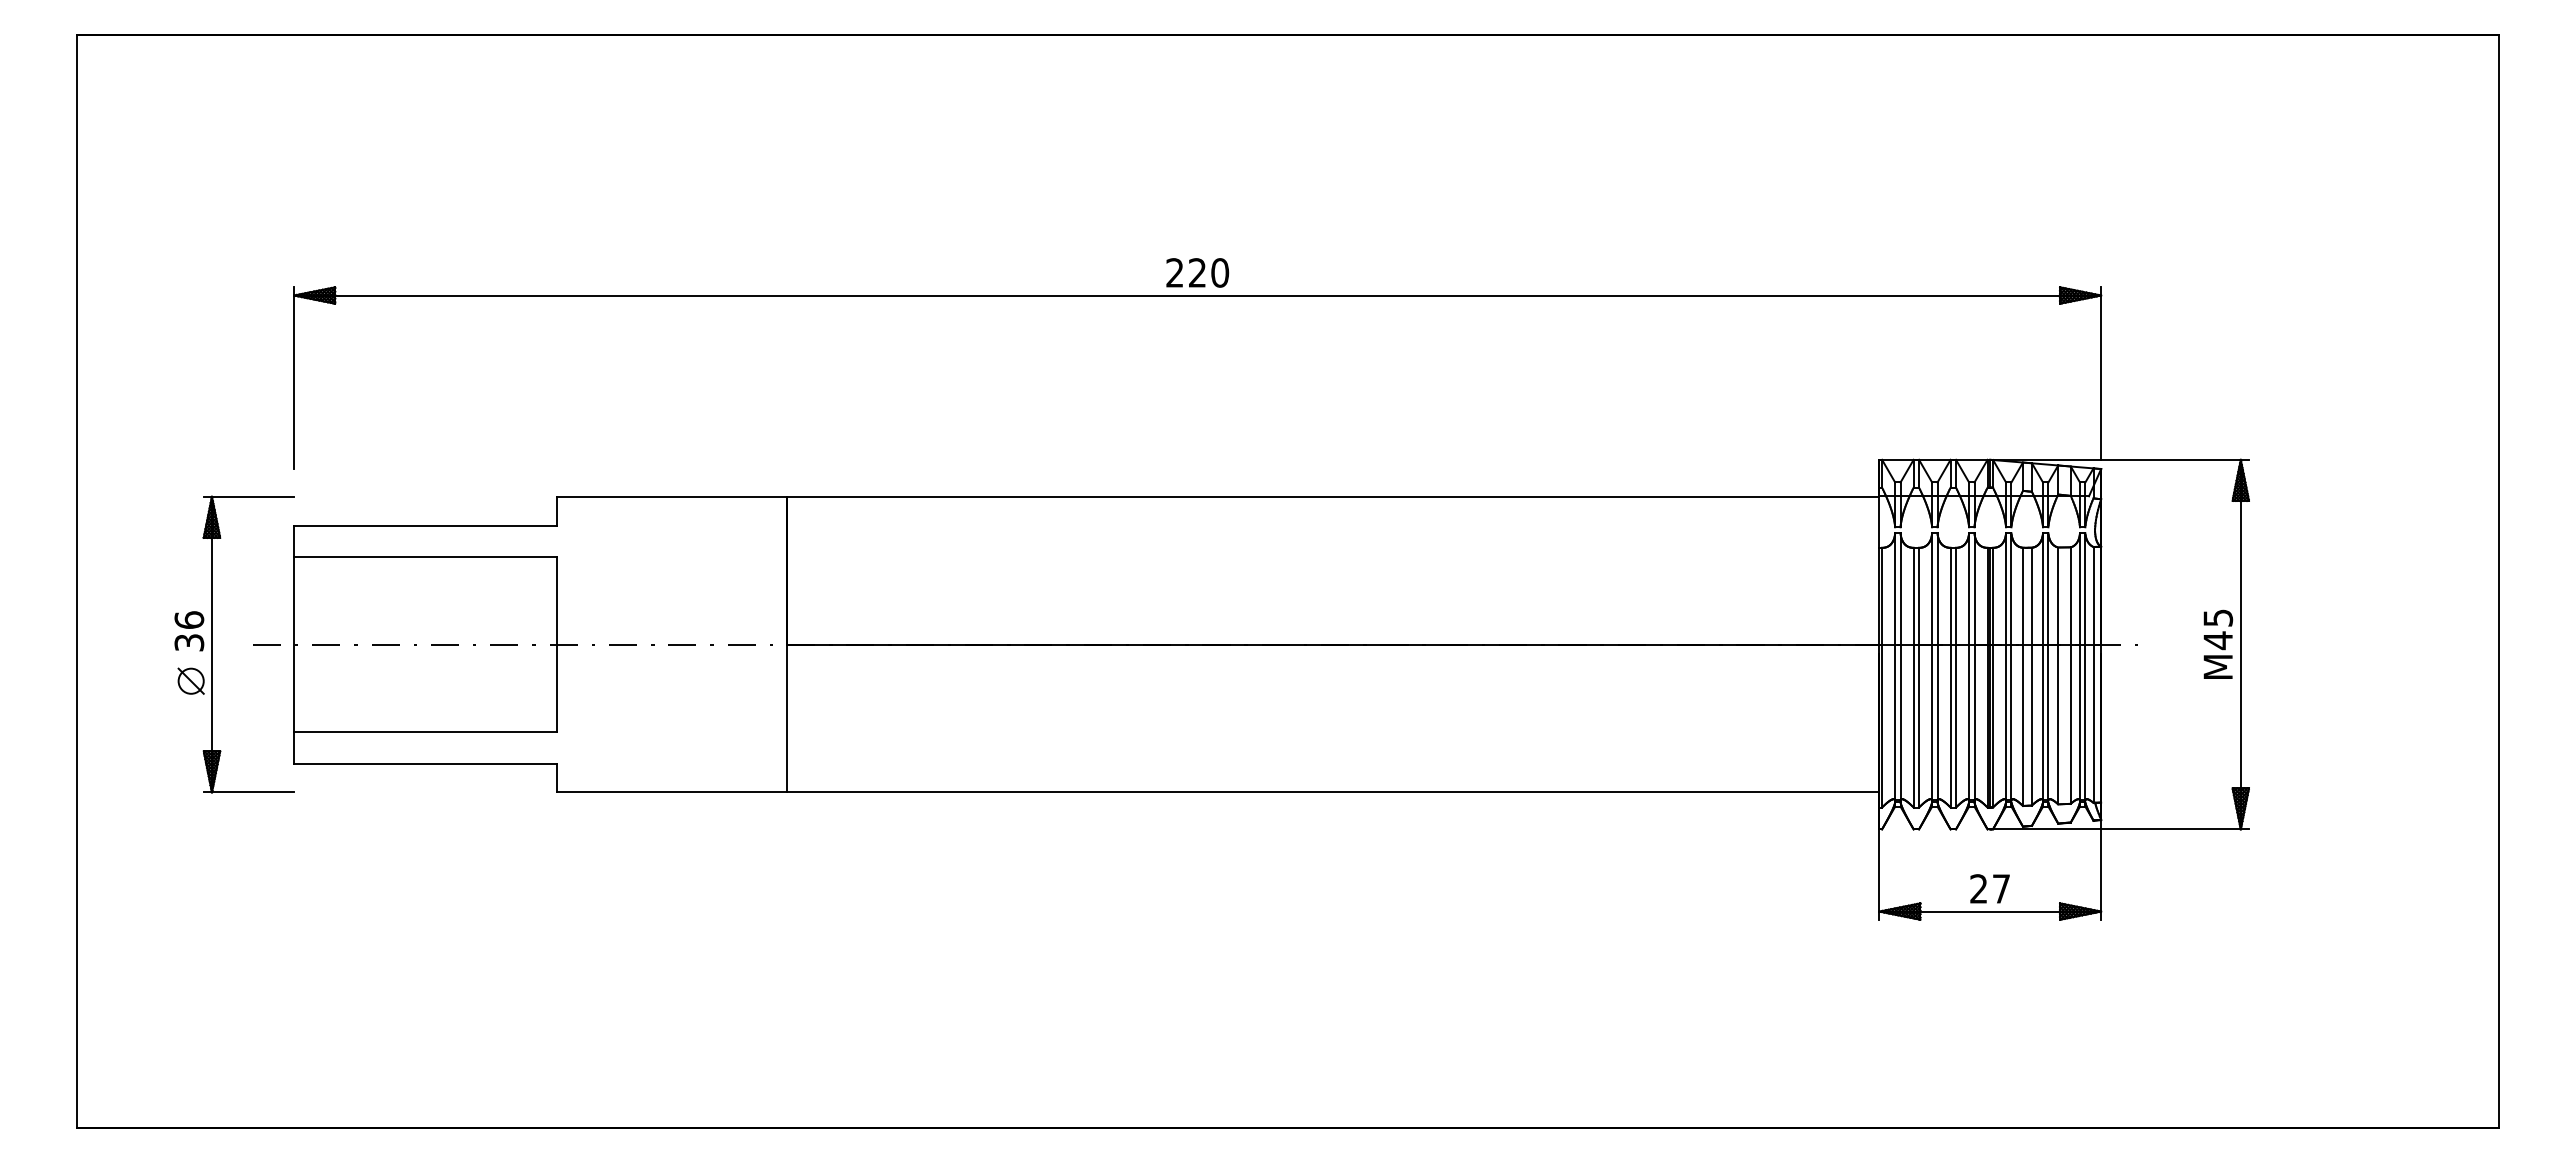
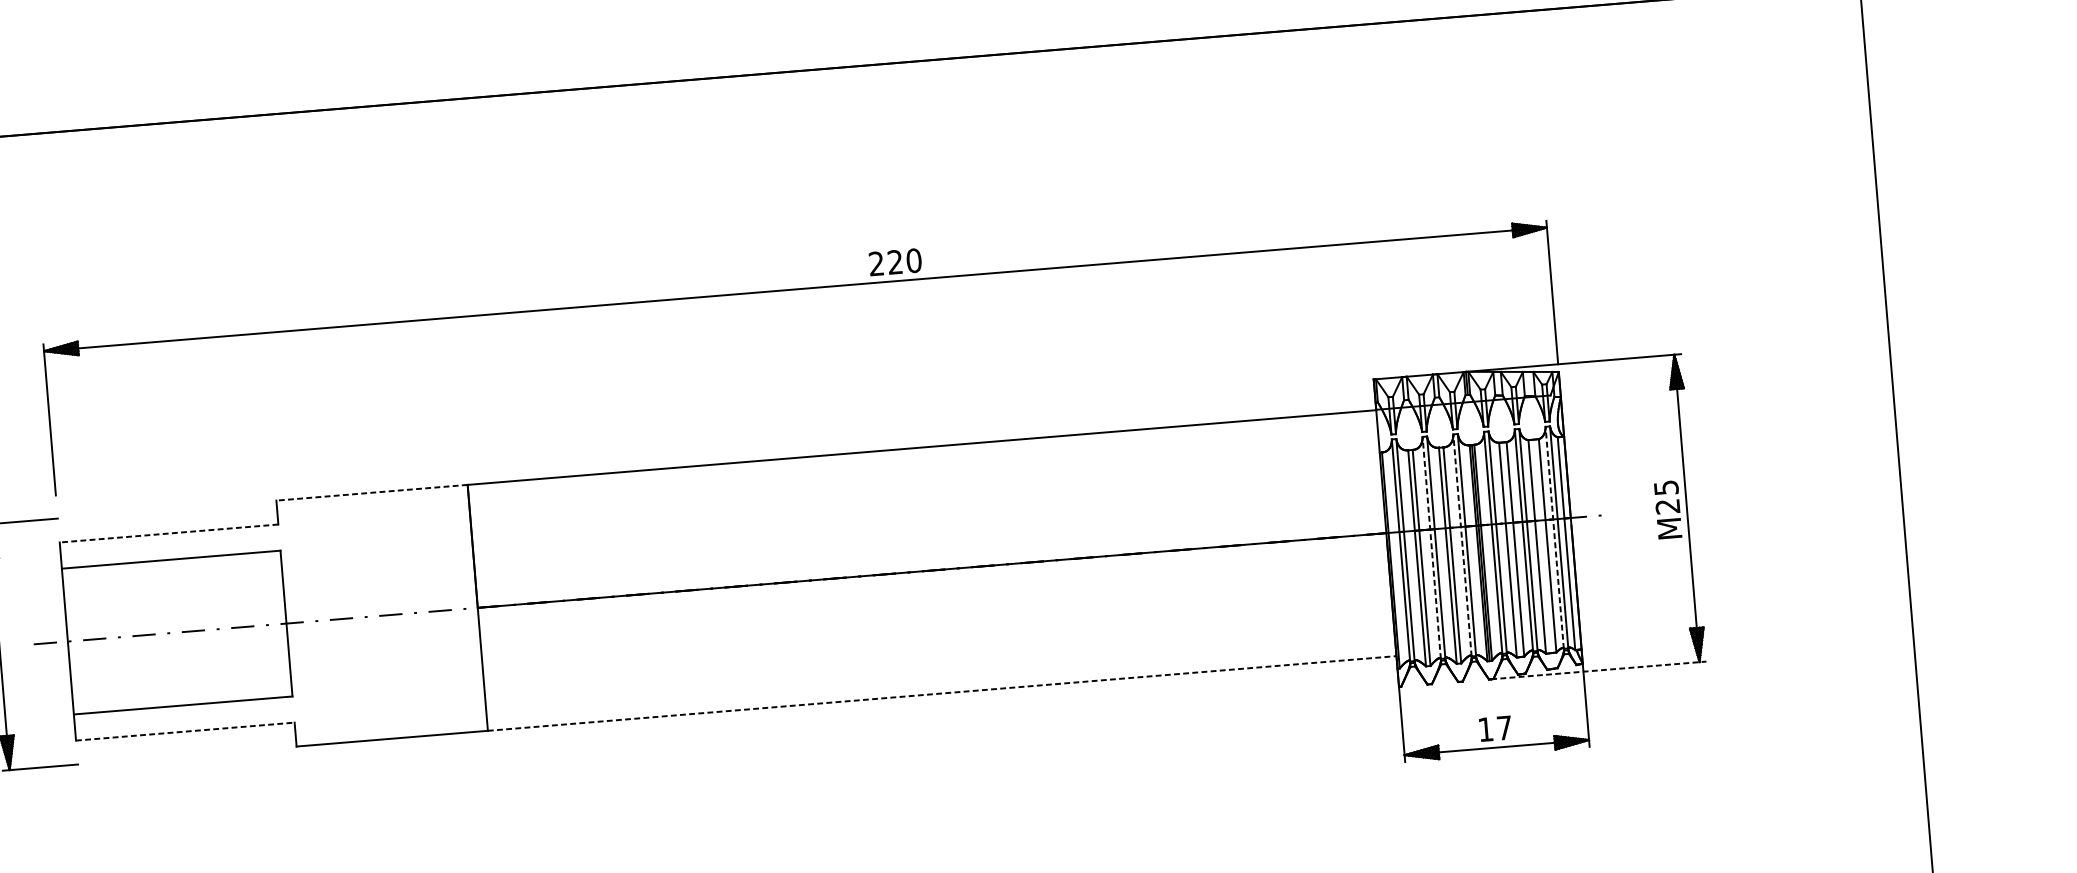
text: (1197, 272) -> (895, 261), moved
line: (671, 496) -> (371, 492), solid -> dashed
line: (425, 525) -> (169, 533), solid -> dashed
text: (2217, 640) -> (1667, 506), M45 -> M25
line: (1932, 666) -> (1432, 547), solid -> dashed
line: (1969, 666) -> (1462, 545), solid -> dashed
line: (2079, 666) -> (1554, 537), solid -> dashed
line: (426, 763) -> (186, 731), solid -> dashed
line: (1333, 792) -> (942, 693), solid -> dashed
line: (2120, 829) -> (1599, 670), solid -> dashed
text: (1978, 888) -> (1485, 729), 27 -> 17

